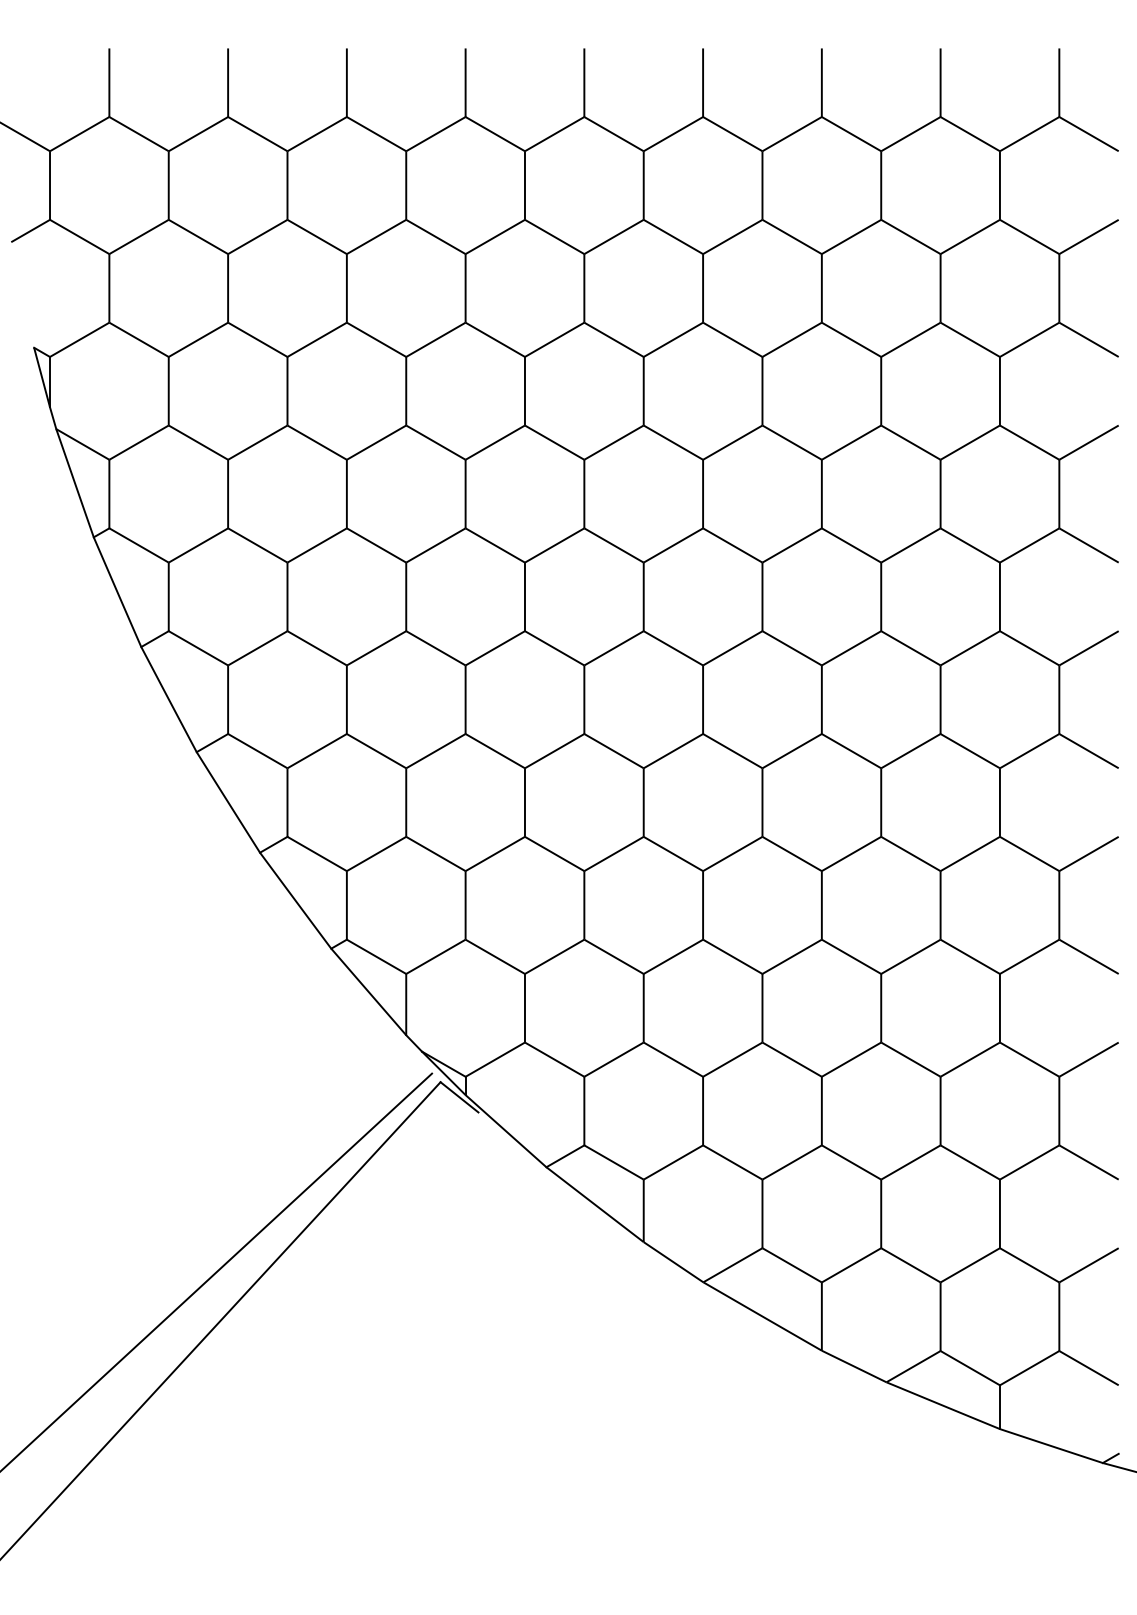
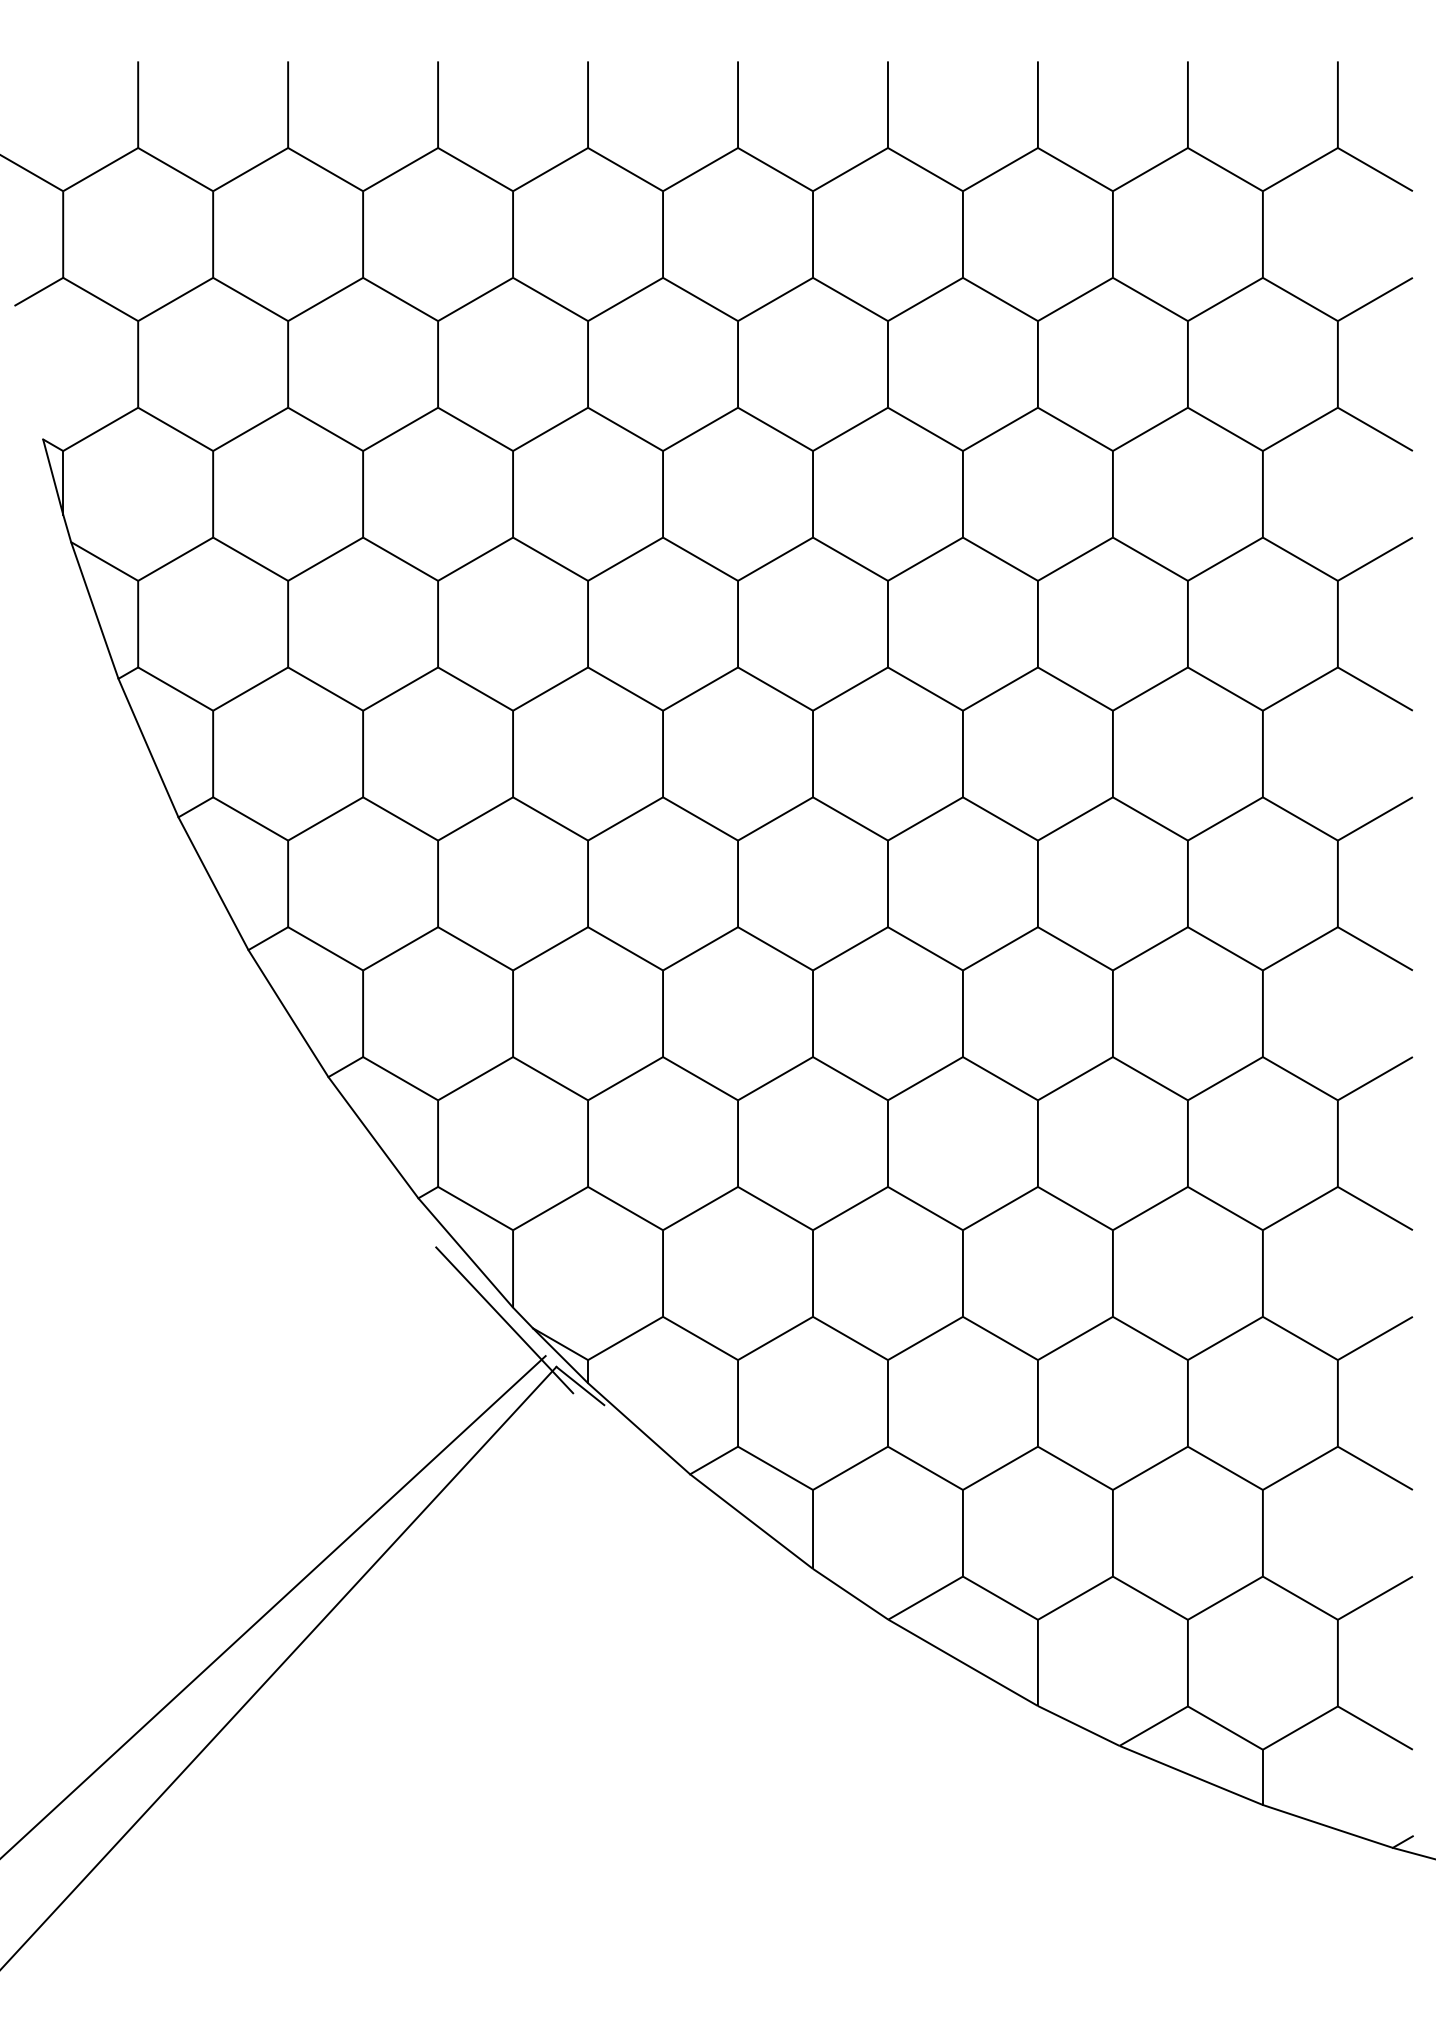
line: (399, 1045) -> (504, 1320), added

